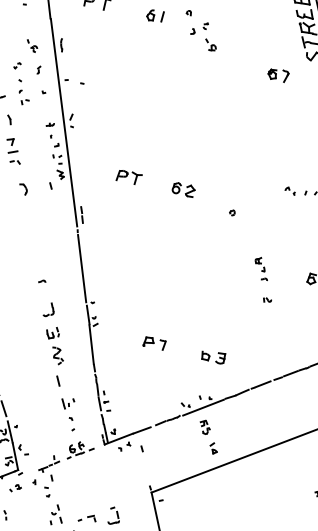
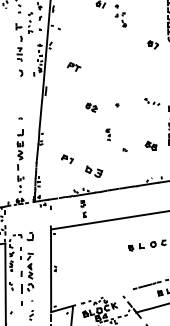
part: (127, 176) -> (73, 66), moved
part: (183, 189) -> (91, 107), moved
part: (259, 268) -> (107, 134), moved
part: (212, 357) -> (93, 171), size x1.4

